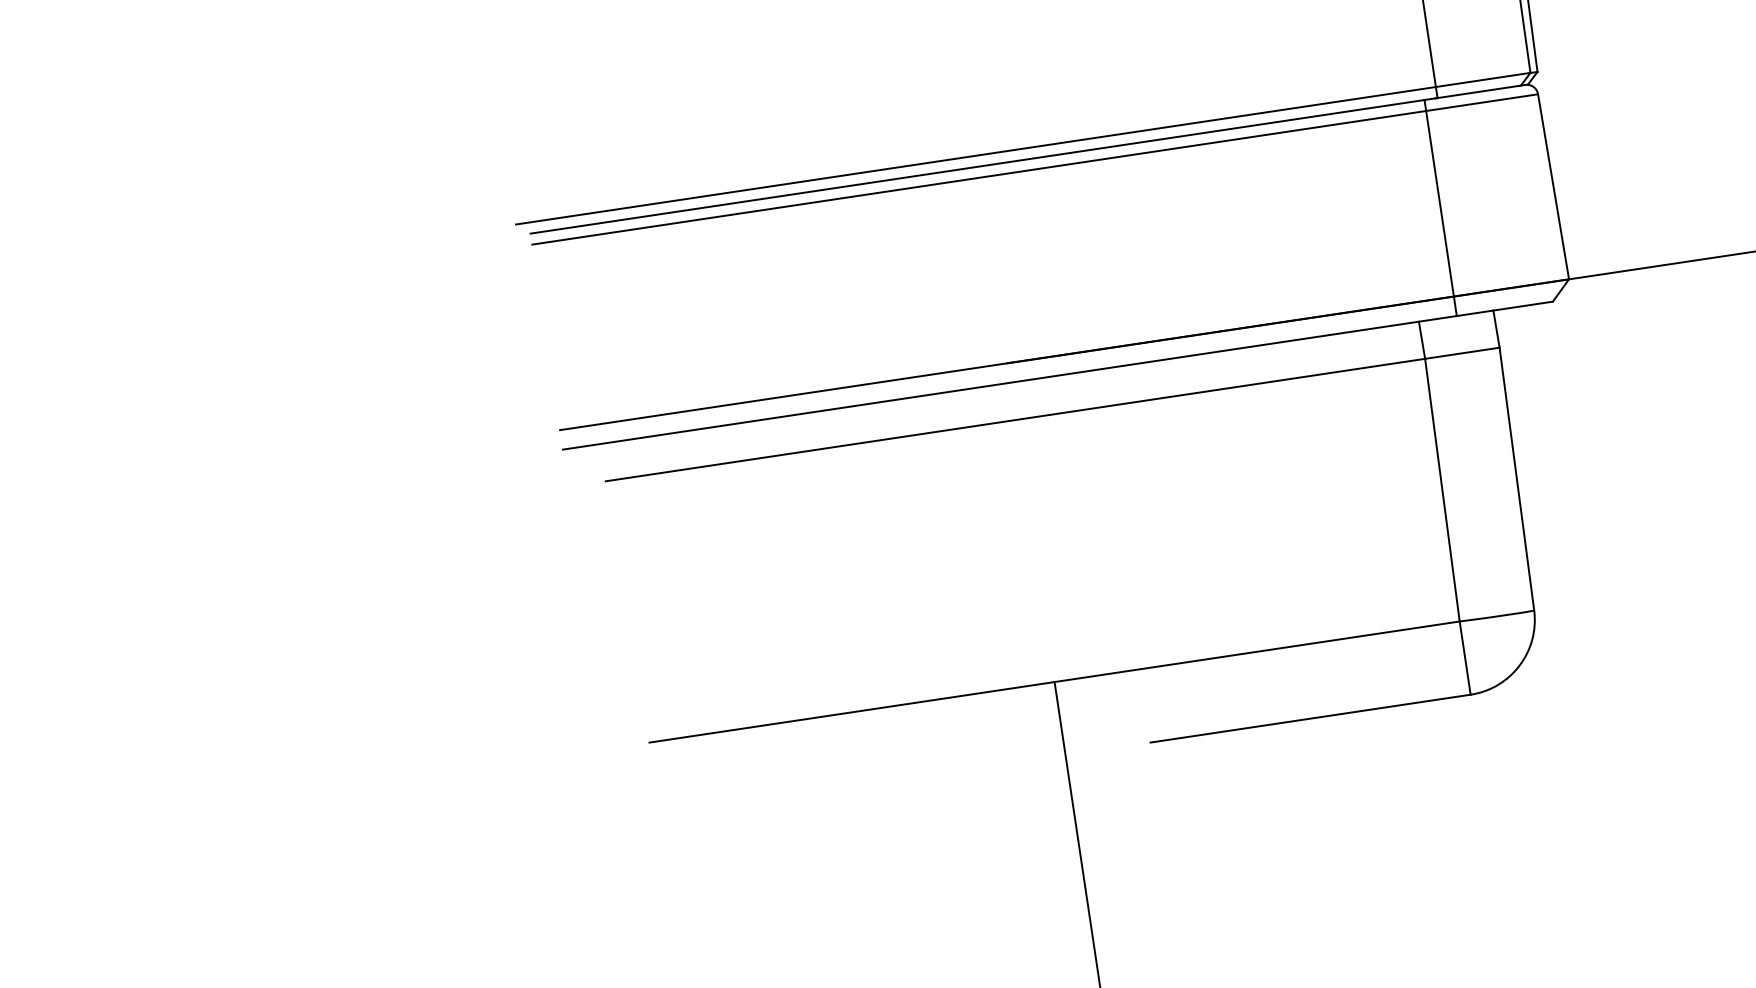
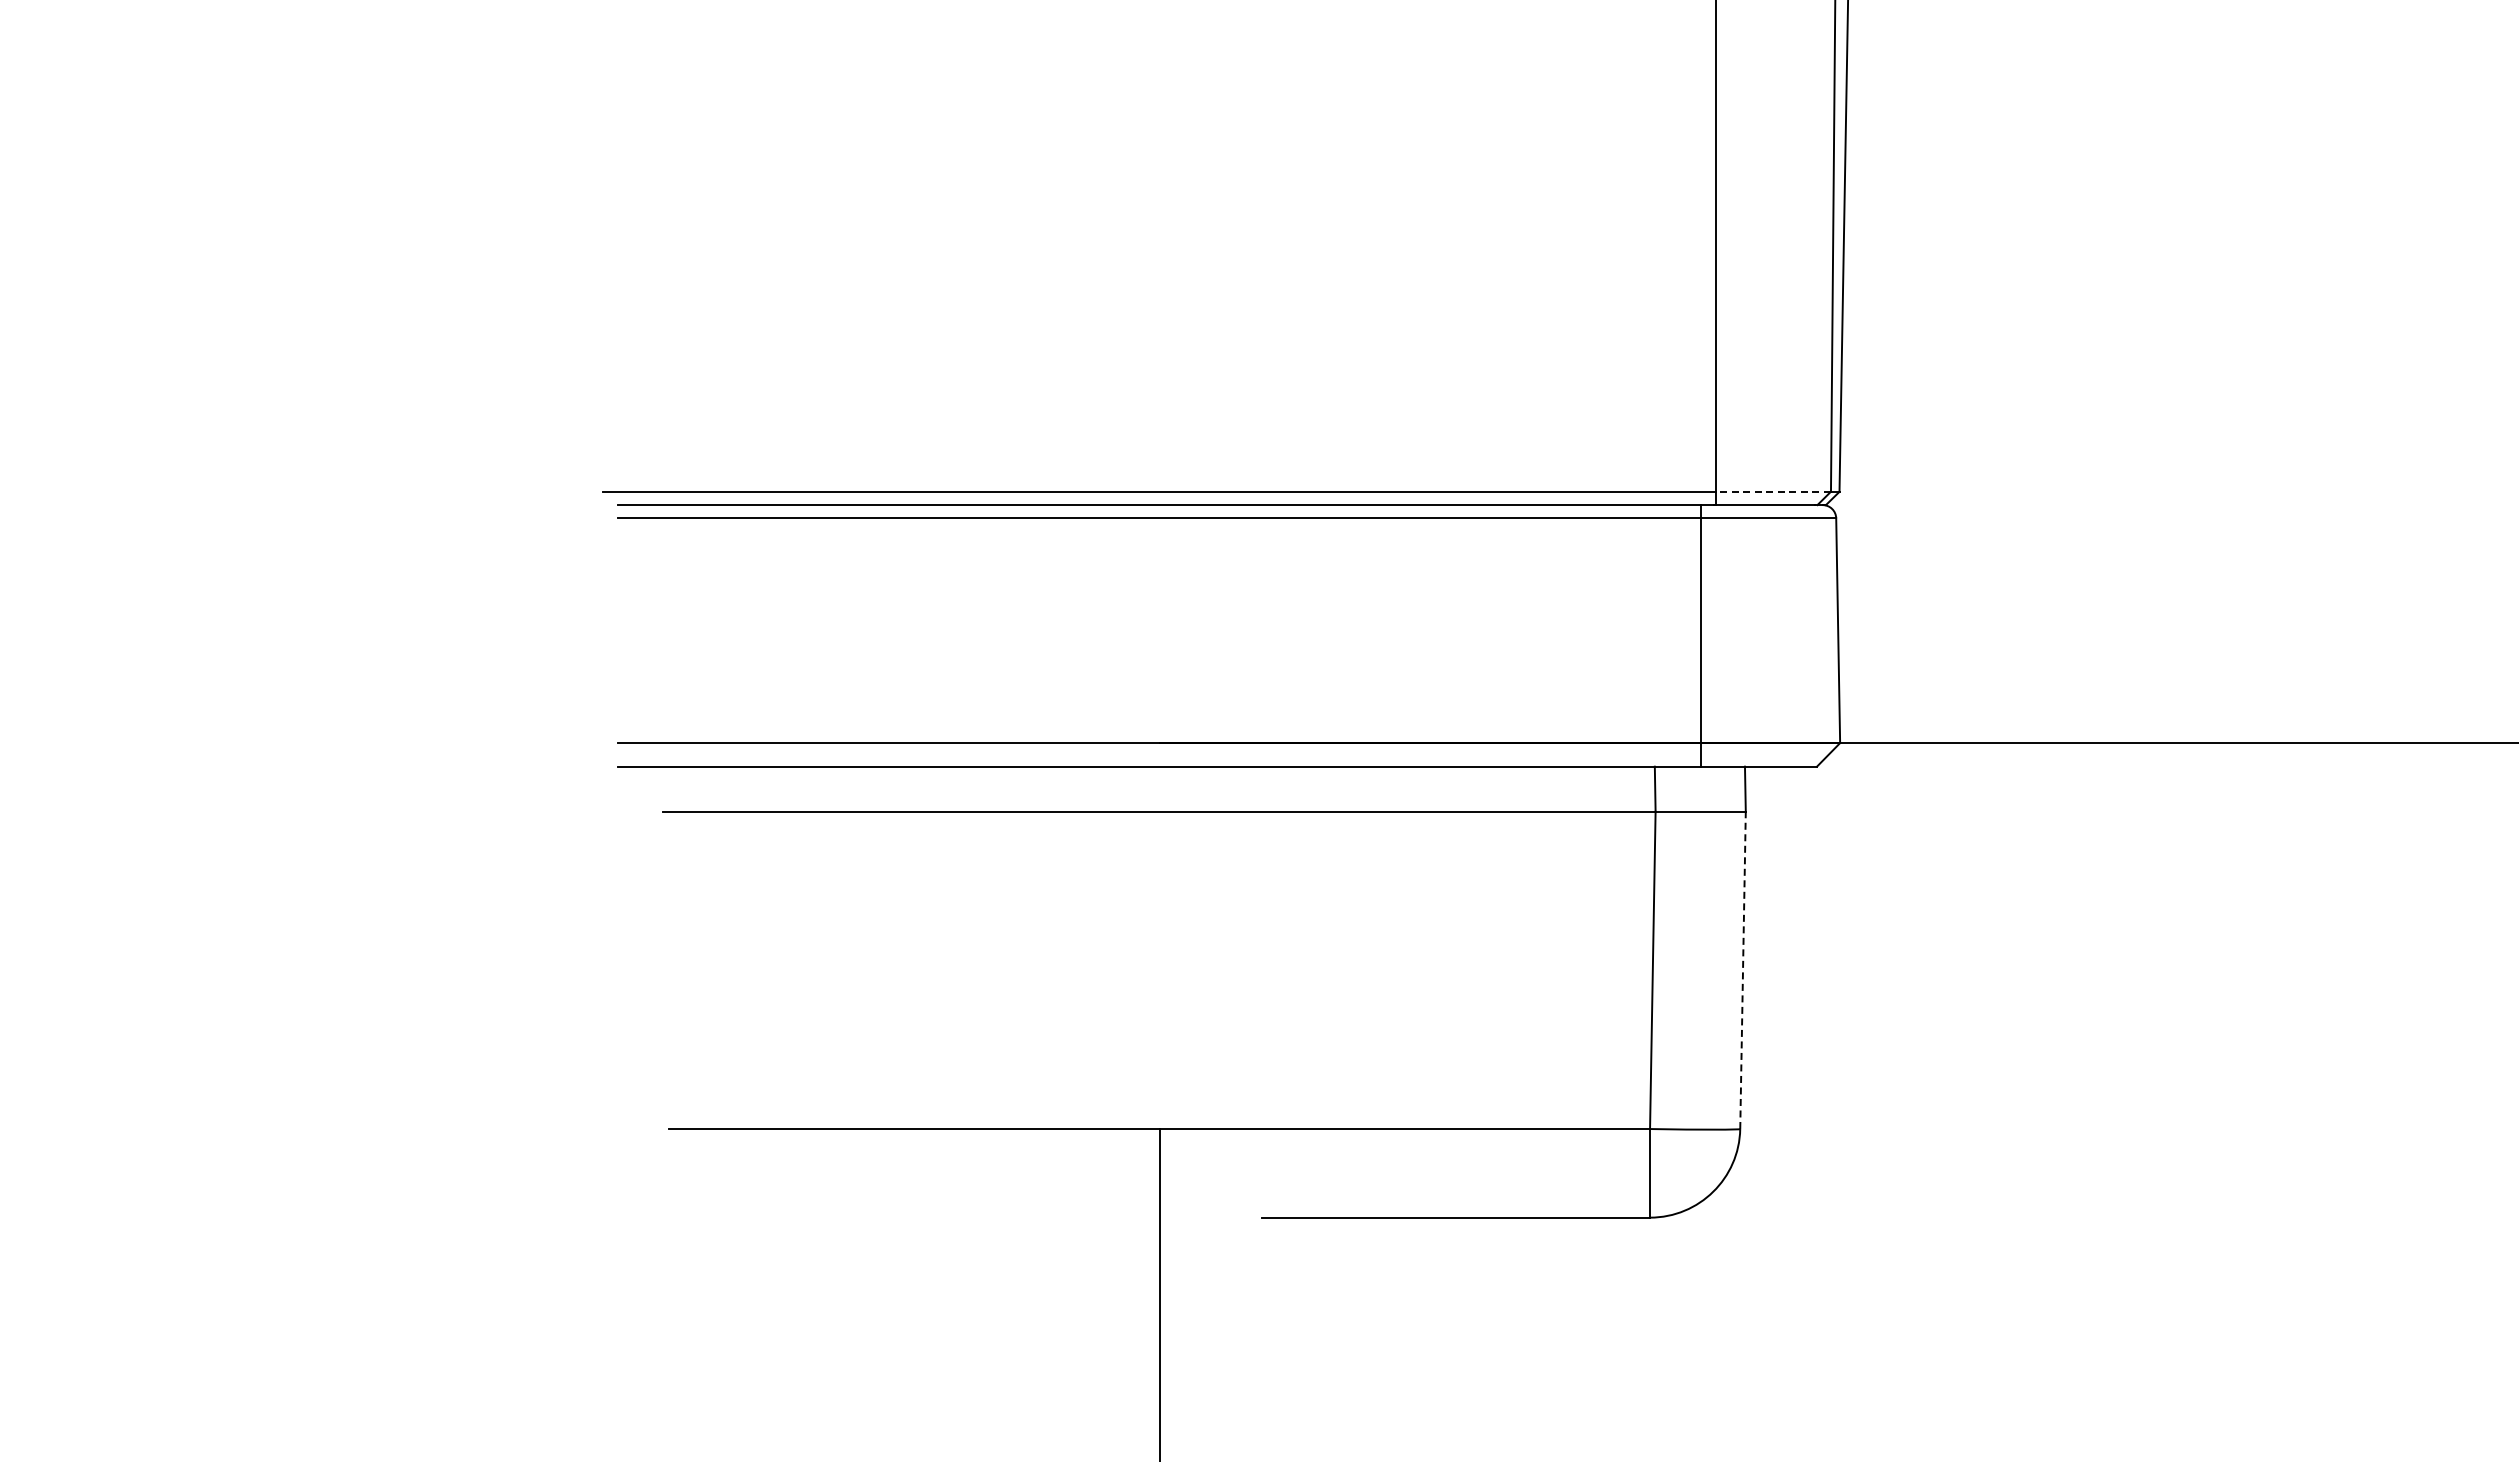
line: (1482, 79) -> (1773, 491), solid -> dashed
line: (1517, 479) -> (1743, 970), solid -> dashed

